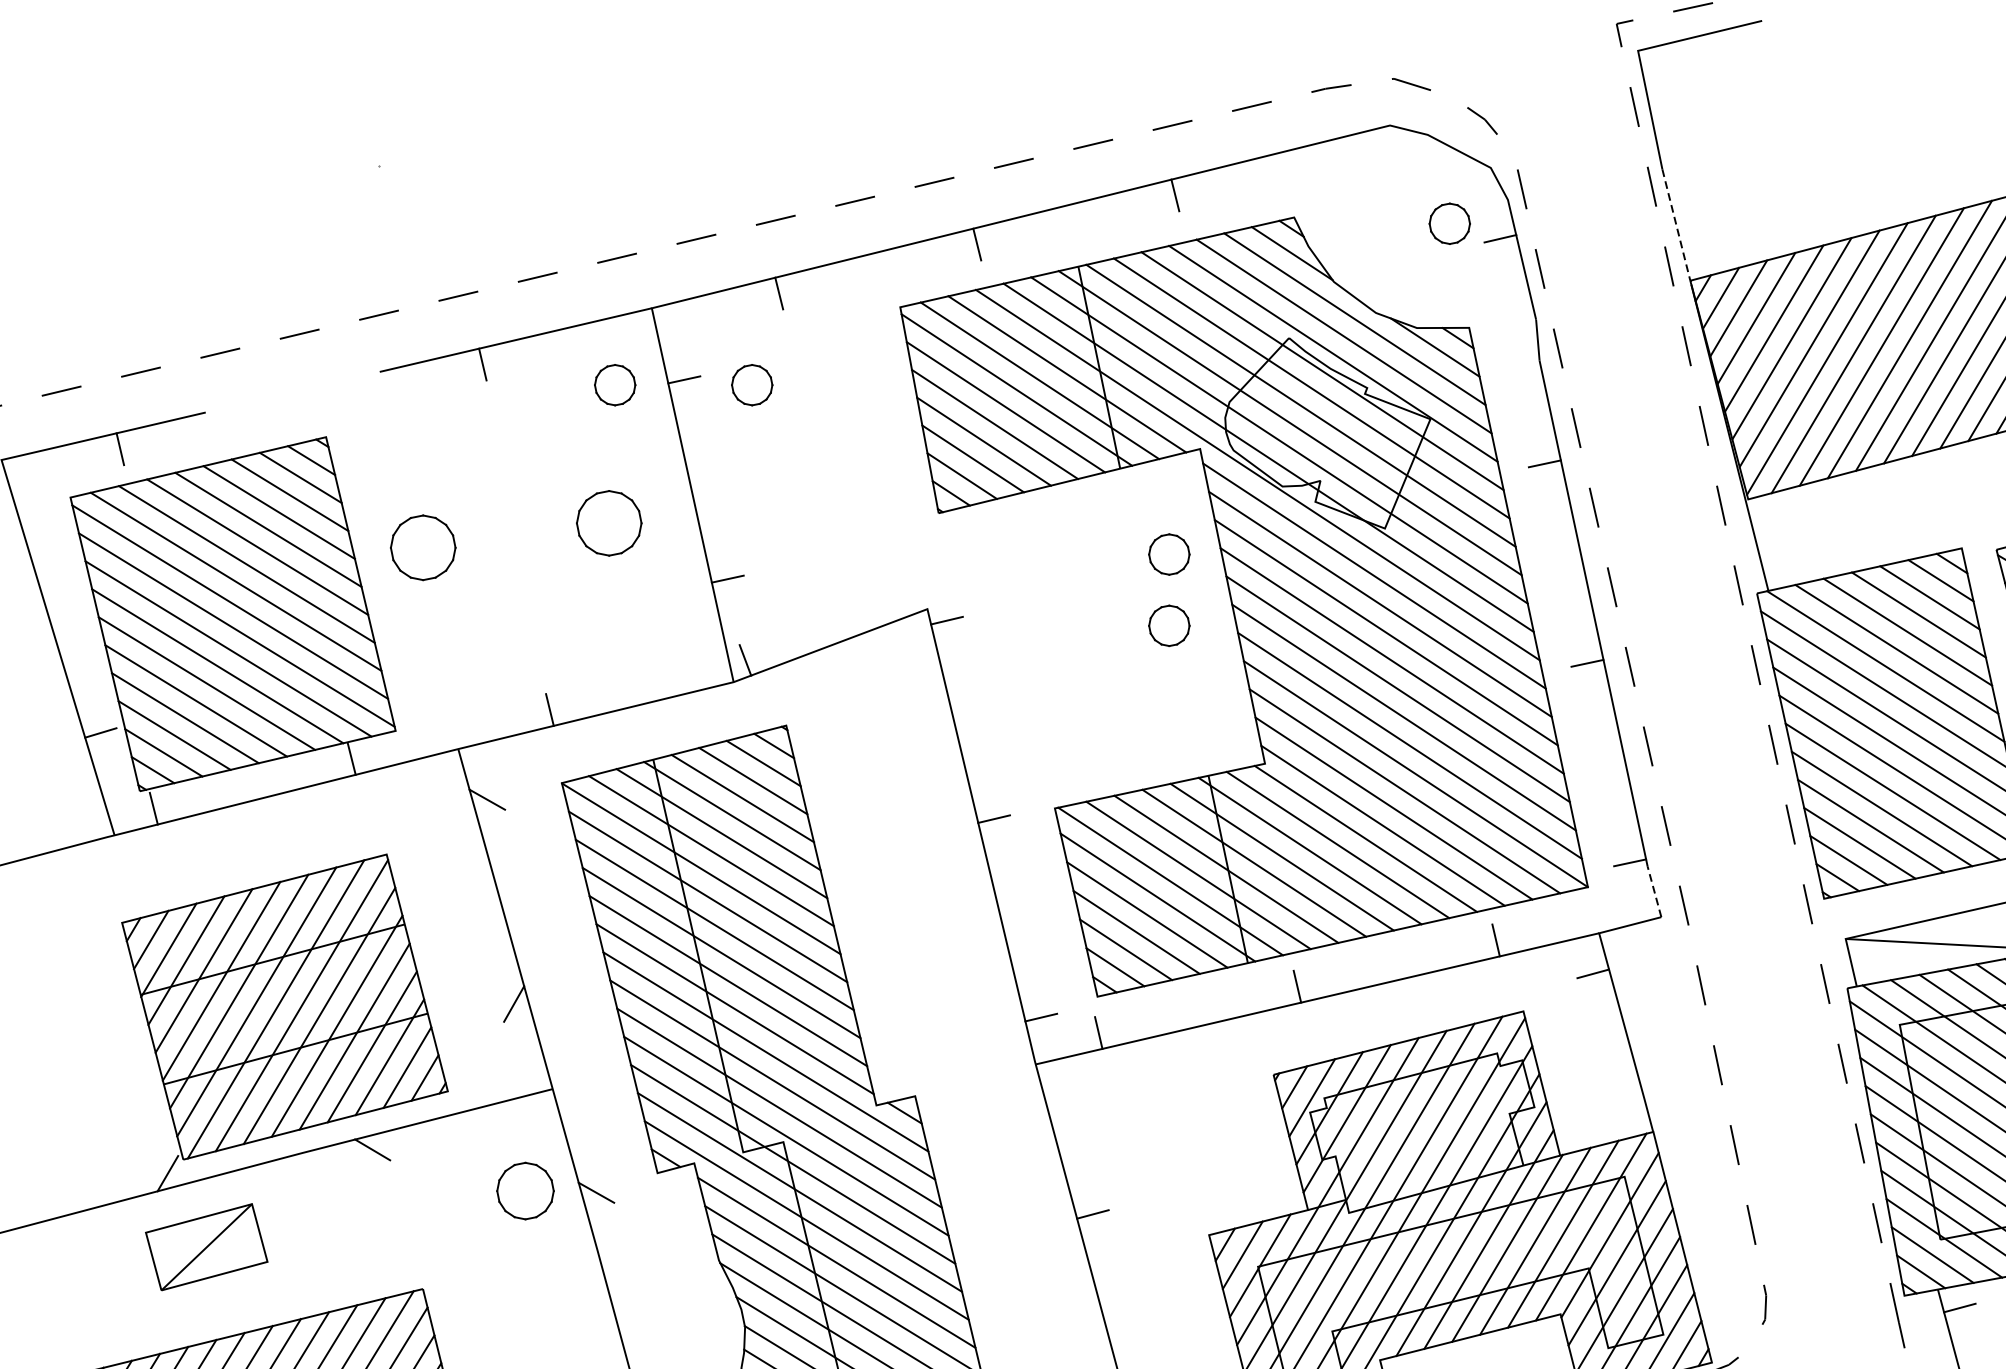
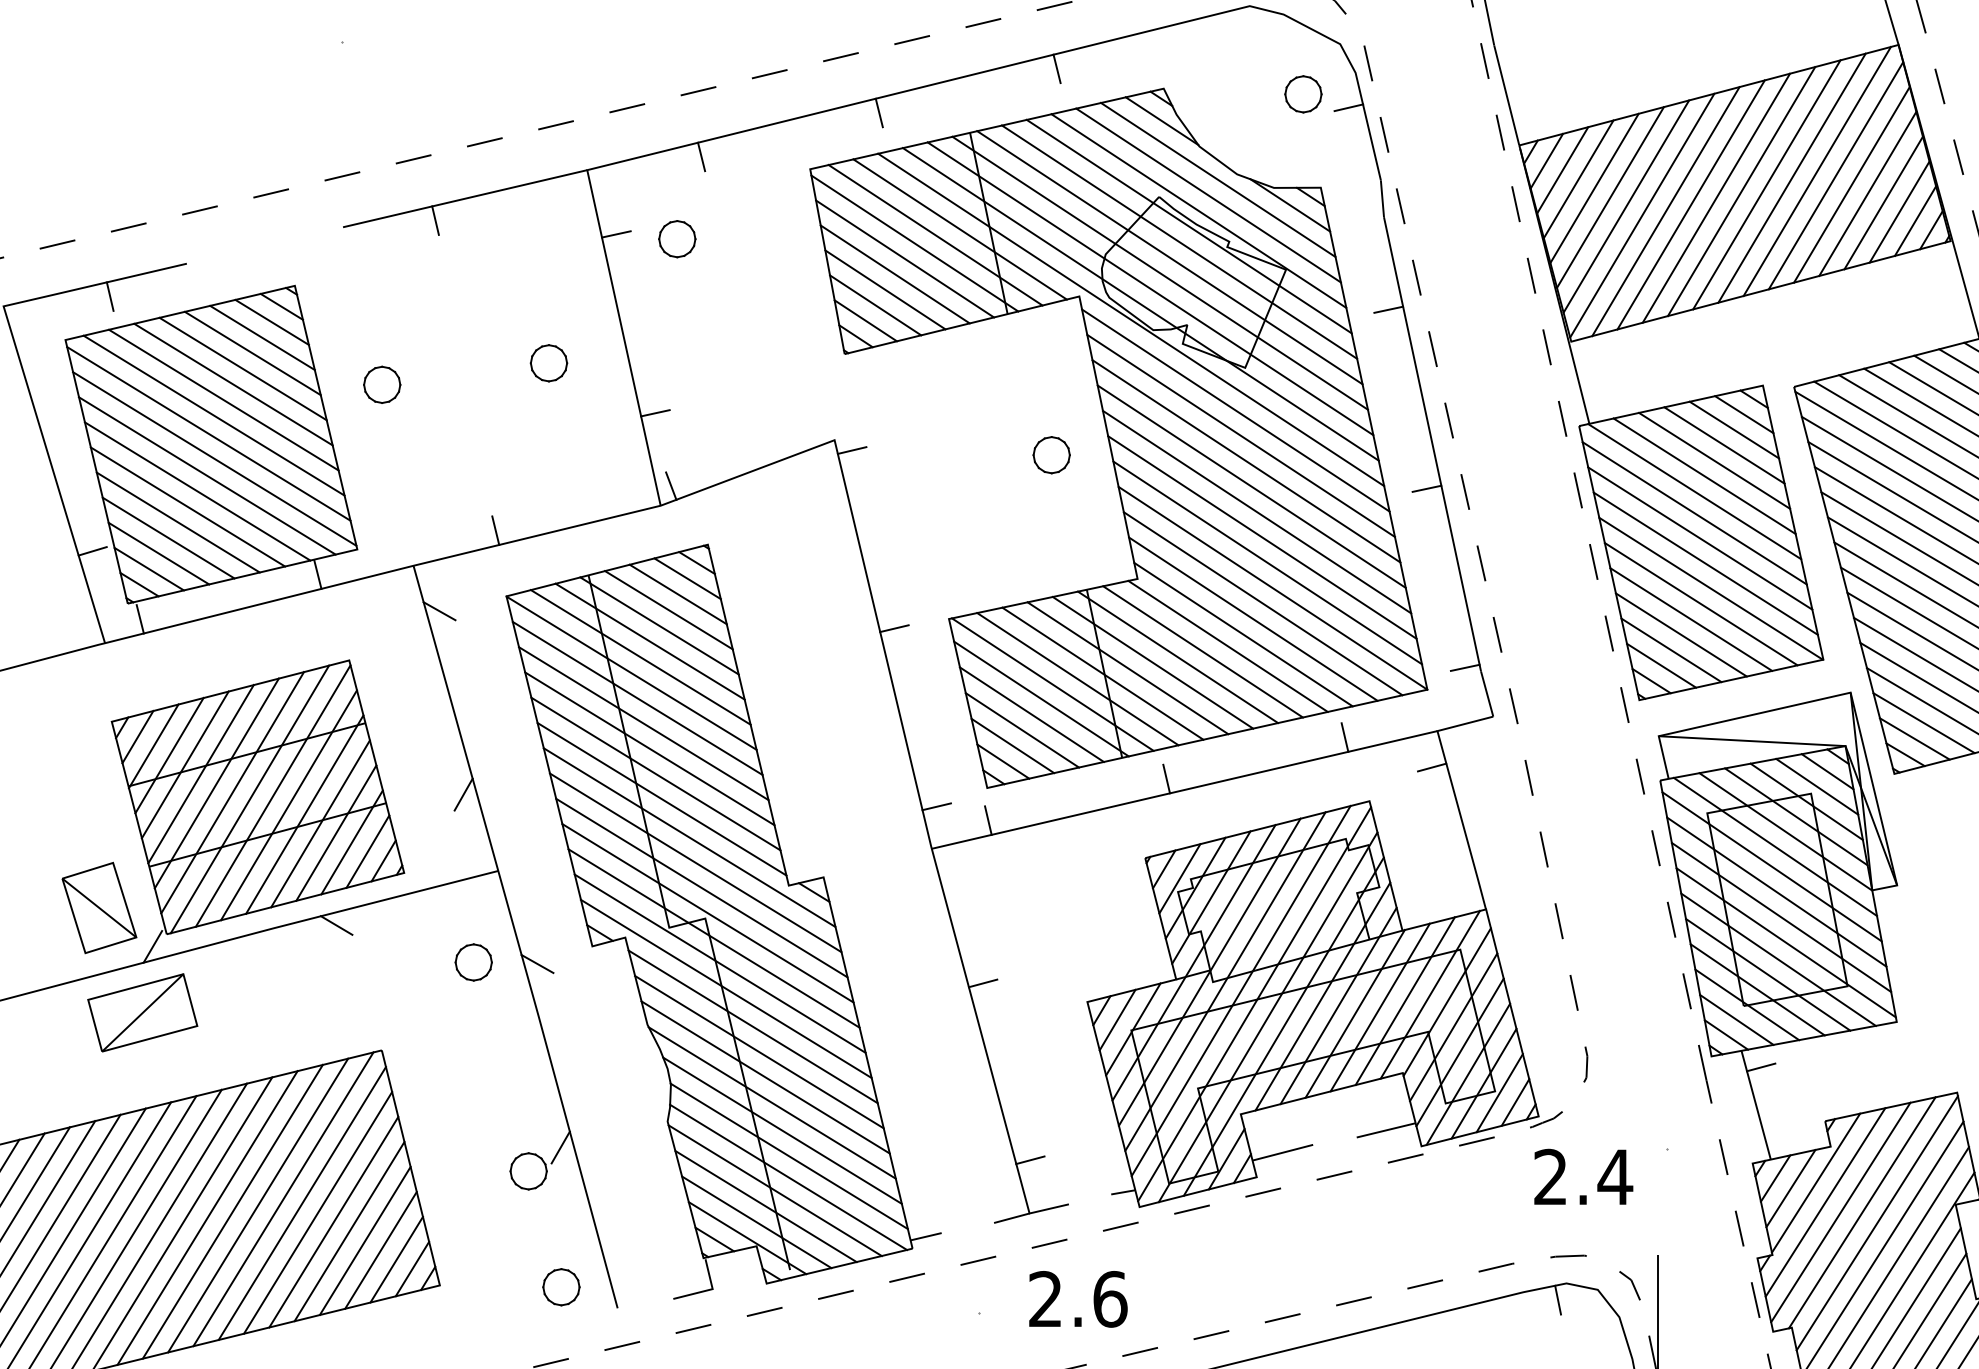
line: (1676, 225) -> (1506, 95), dashed -> solid
part: (615, 385) -> (554, 239), removed
part: (608, 523) -> (548, 363), size x0.62
part: (423, 547) -> (382, 384), size x0.62
part: (1169, 554) -> (1051, 391), removed
line: (1654, 891) -> (1487, 693), dashed -> solid
part: (108, 1129) -> (99, 907), added
part: (525, 1191) -> (473, 962), size x0.71
part: (206, 1246) -> (142, 1012), moved

